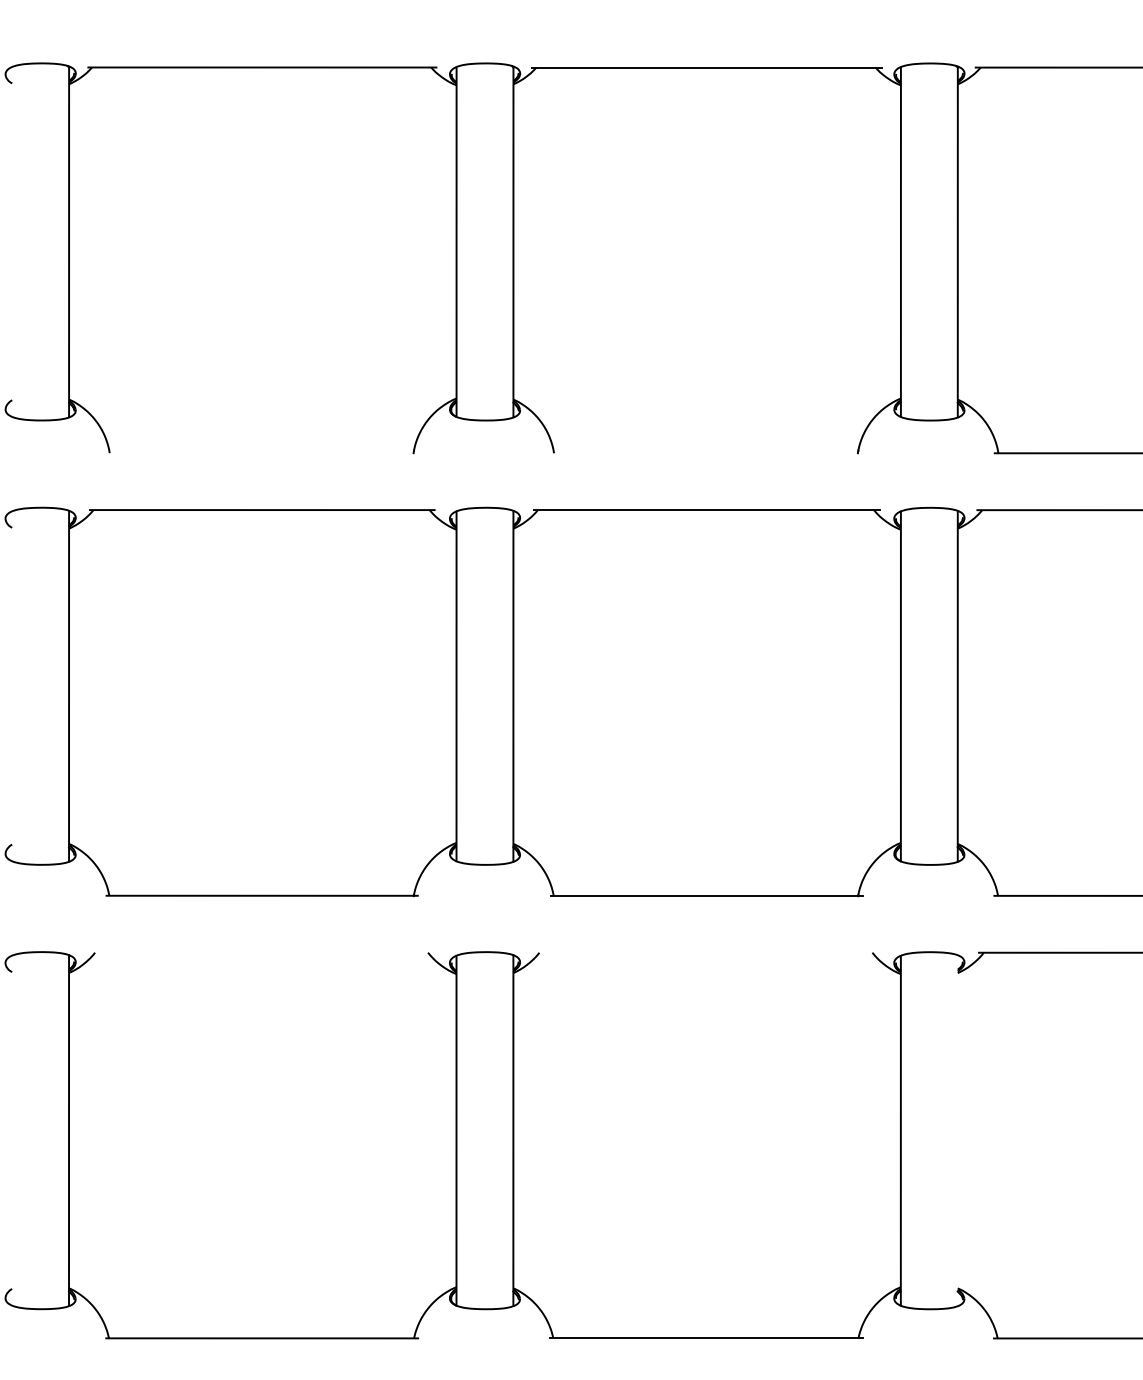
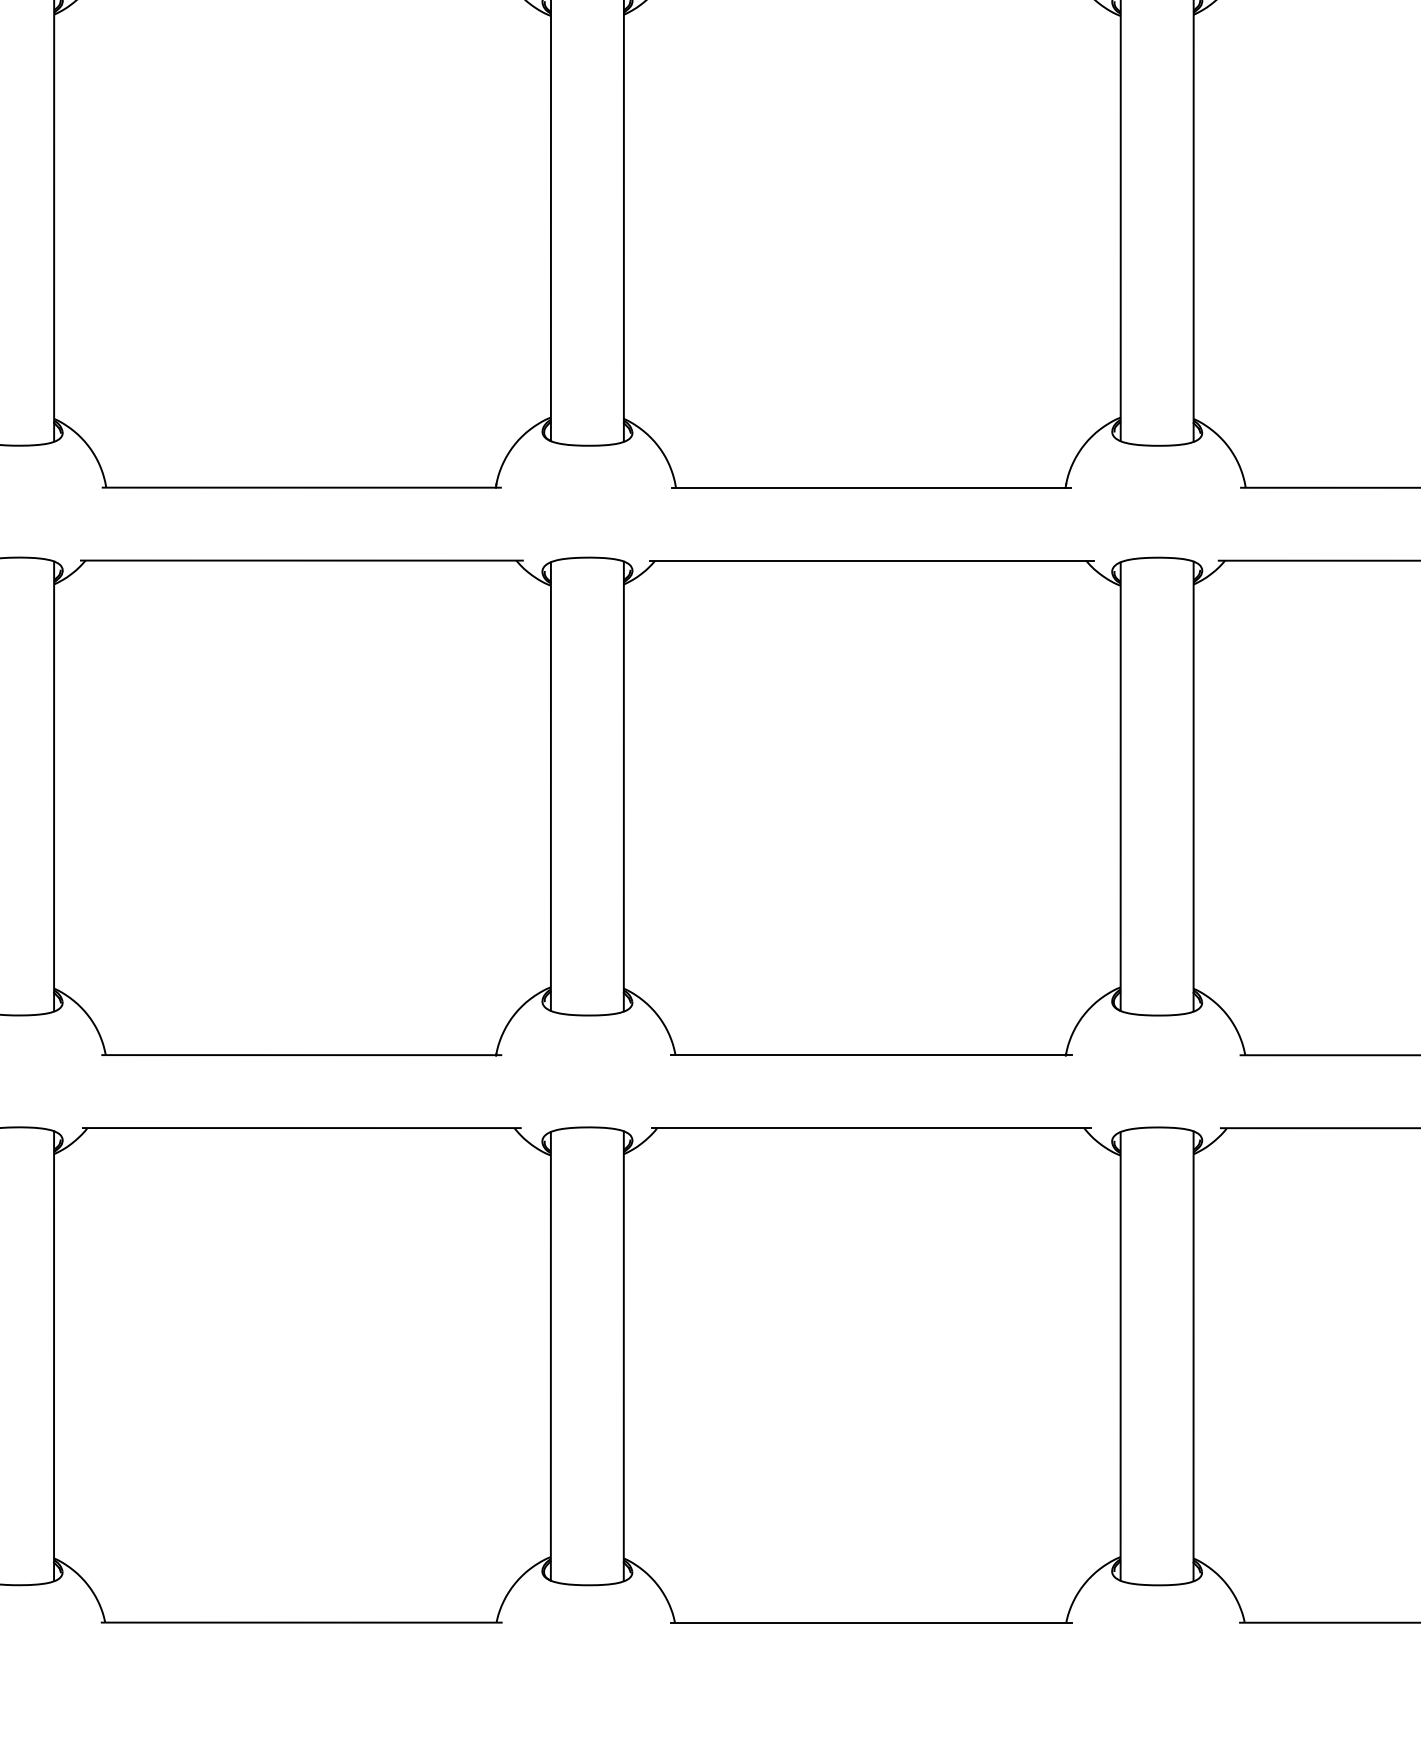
line: (261, 453) -> (300, 488), added
line: (706, 453) -> (871, 488), added
line: (262, 952) -> (302, 1127), added
line: (706, 952) -> (871, 1127), added
line: (957, 1130) -> (1193, 1356), added

